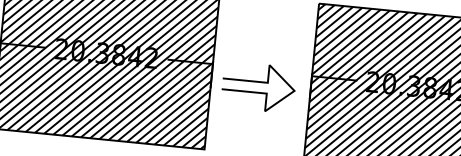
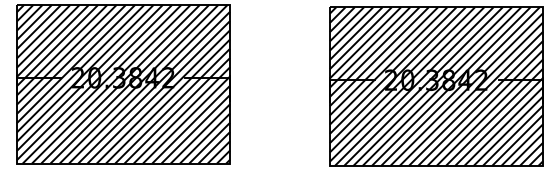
curve: (259, 83) -> (278, 92), removed

